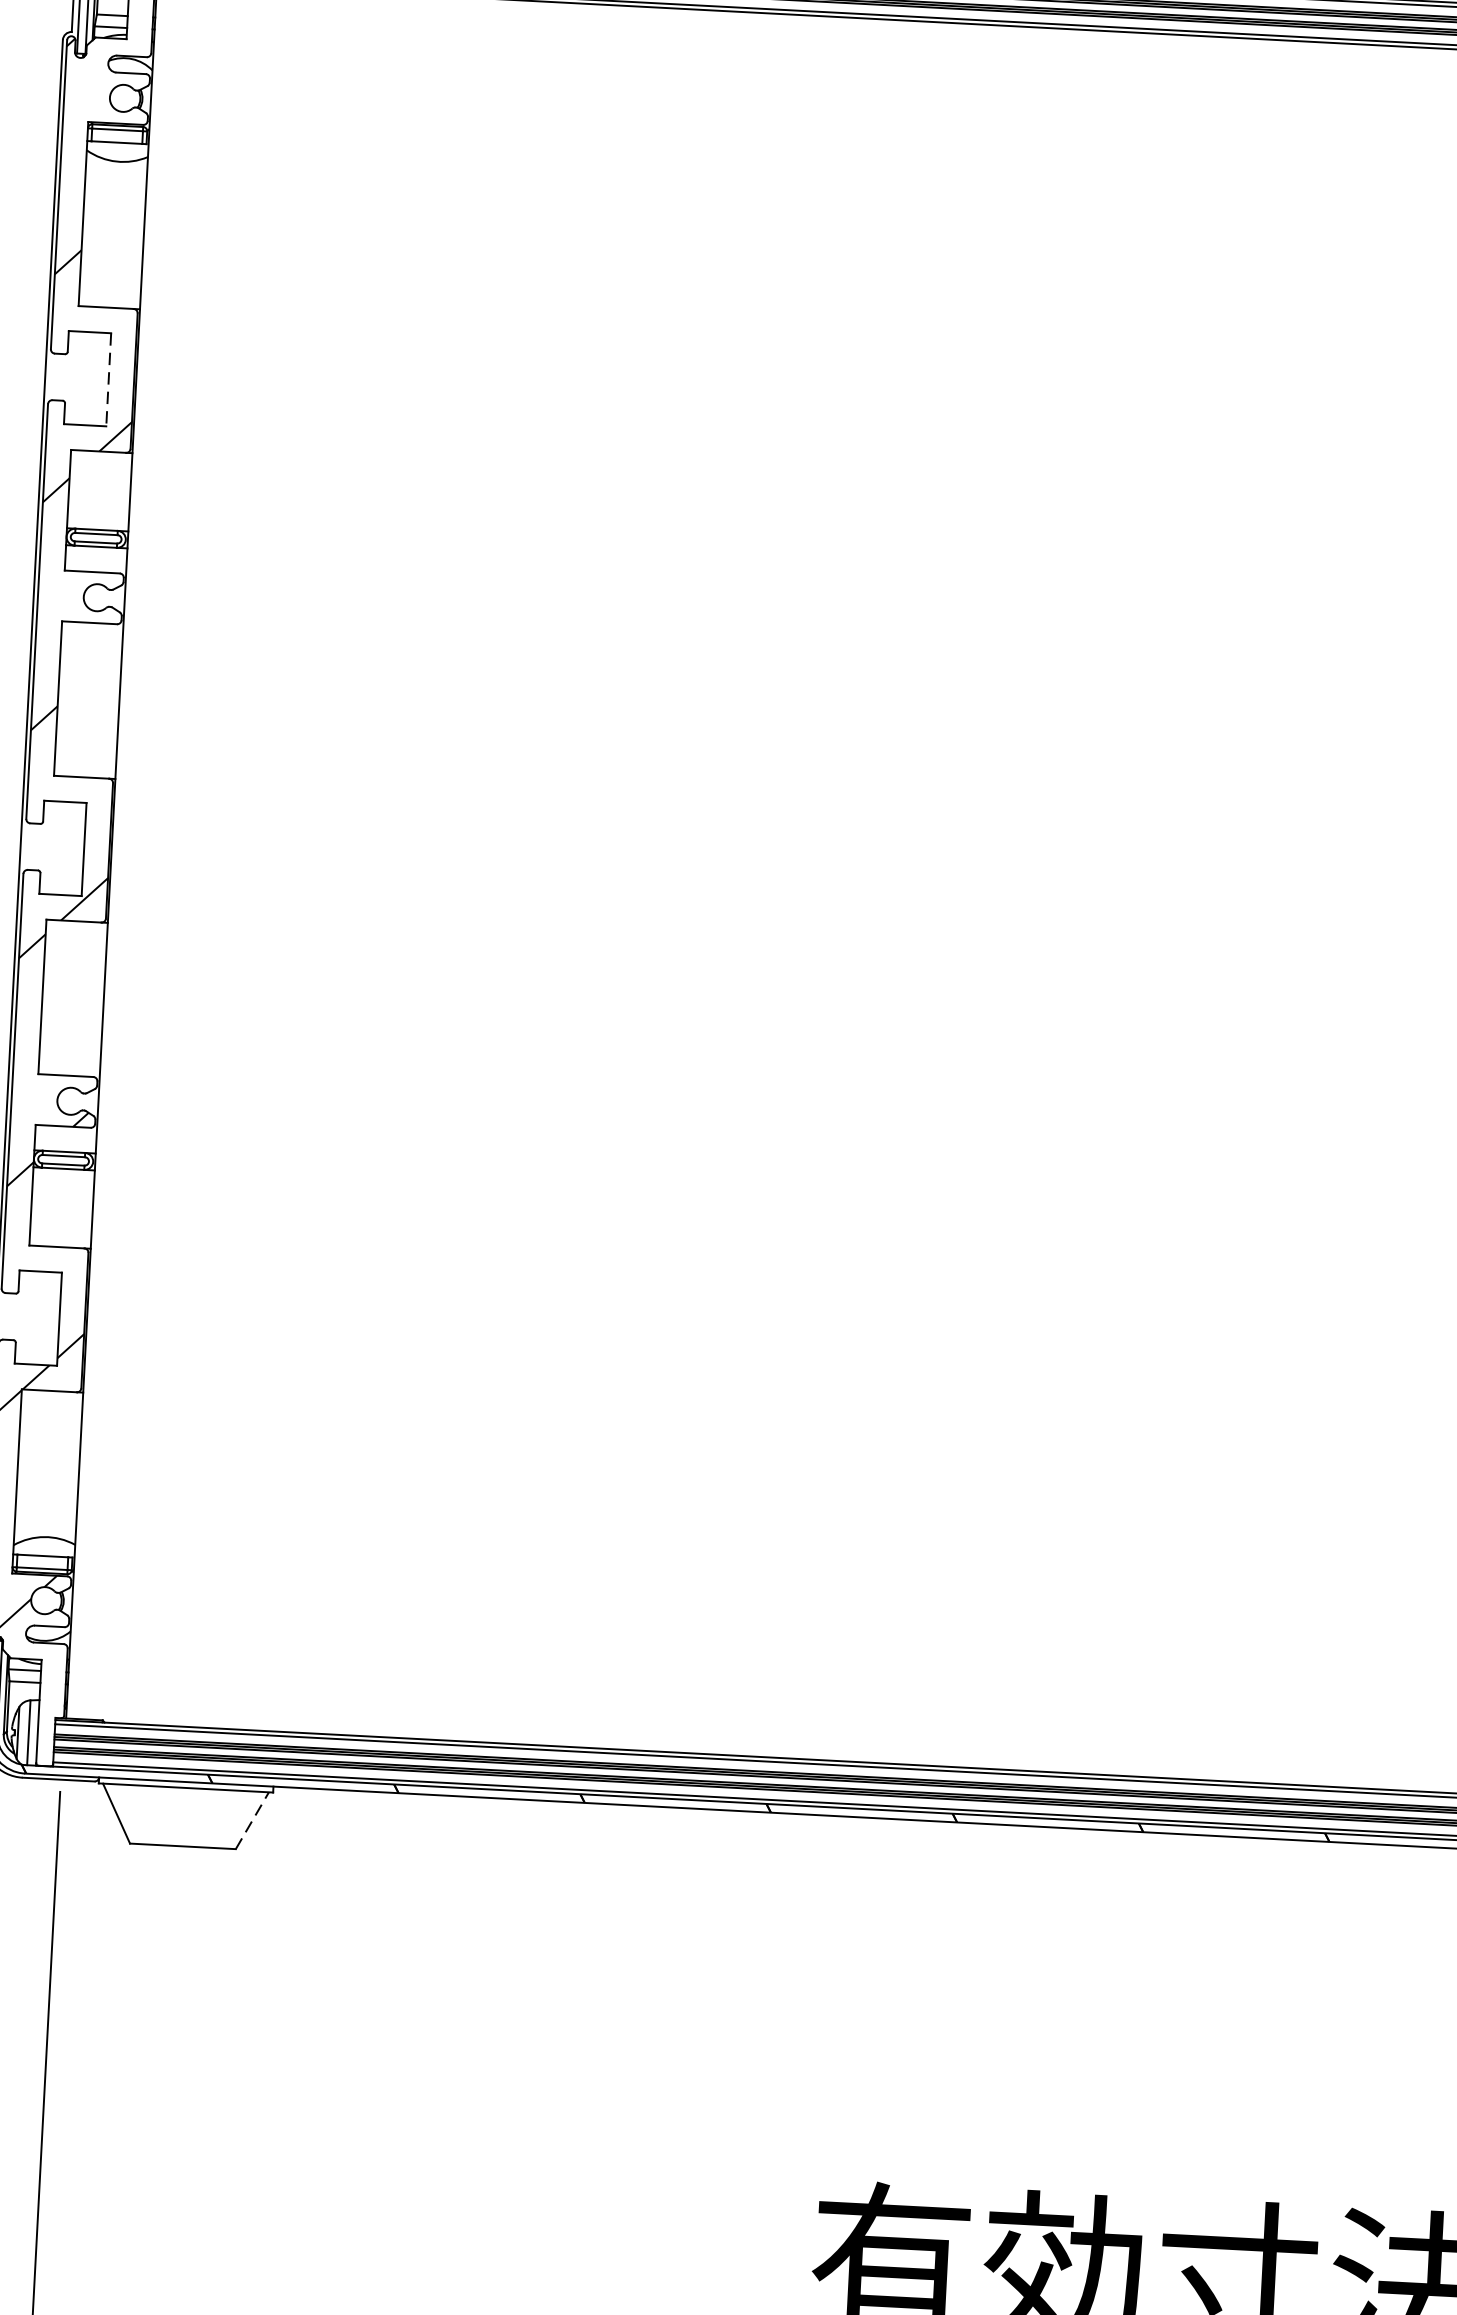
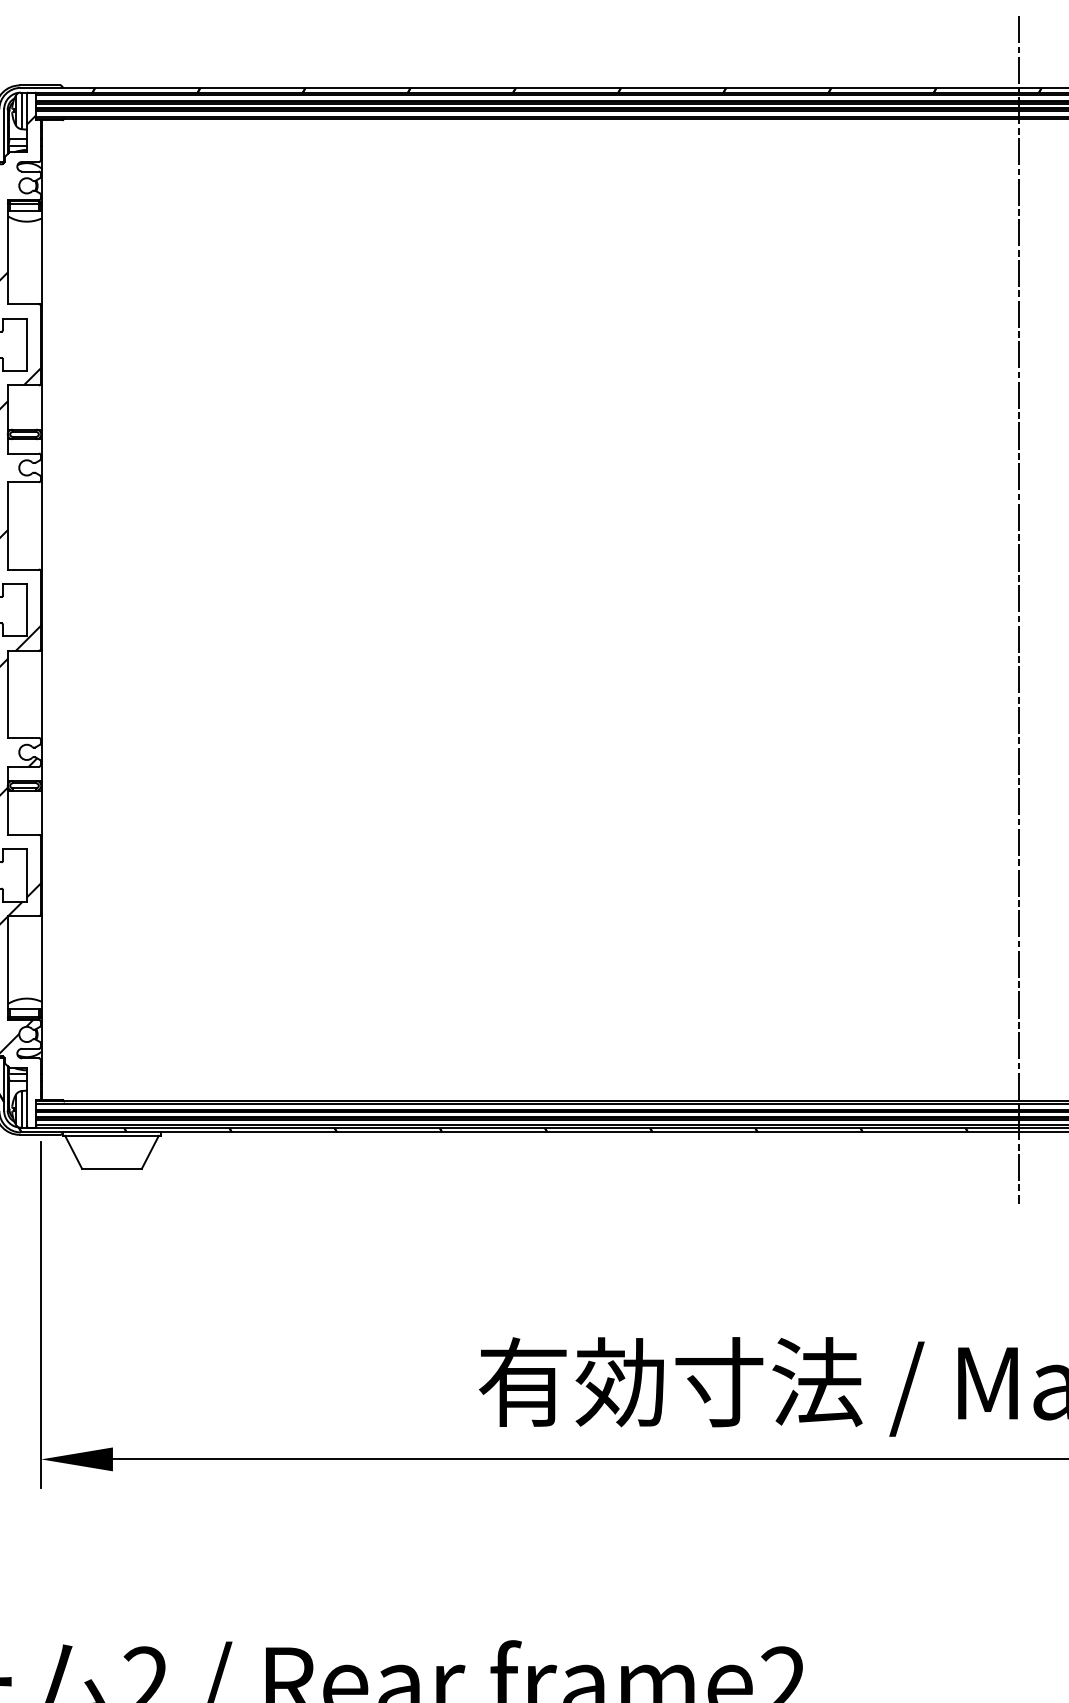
line: (107, 380) -> (26, 345), dashed -> solid
line: (252, 1821) -> (150, 1152), dashed -> solid

